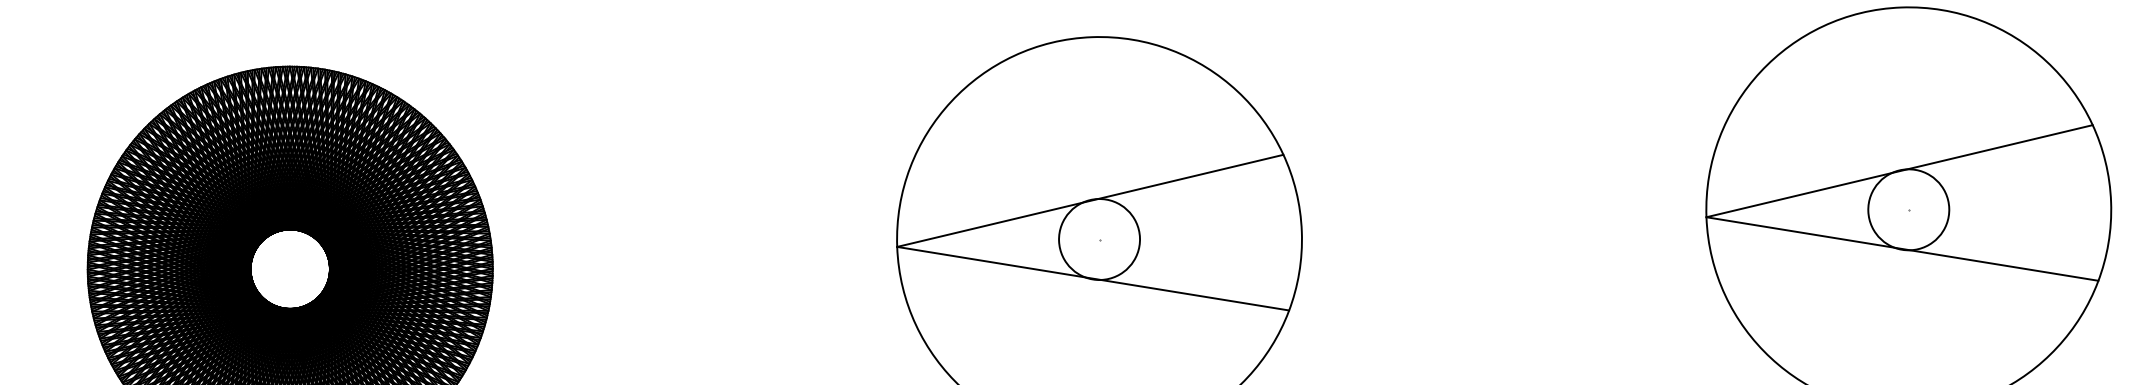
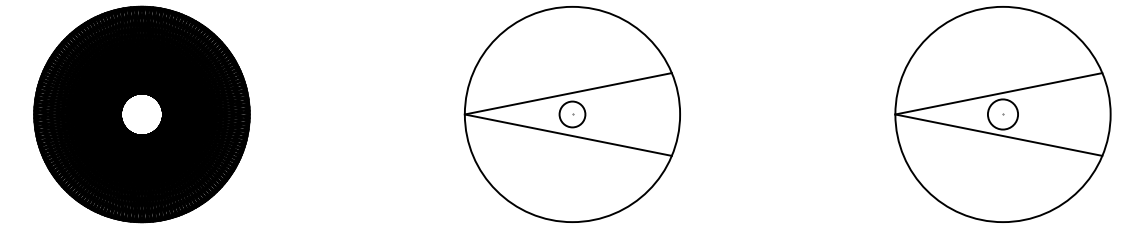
circle: (1907, 209) -> (1002, 114), size x0.7
circle: (1099, 239) -> (572, 114), size x0.6

